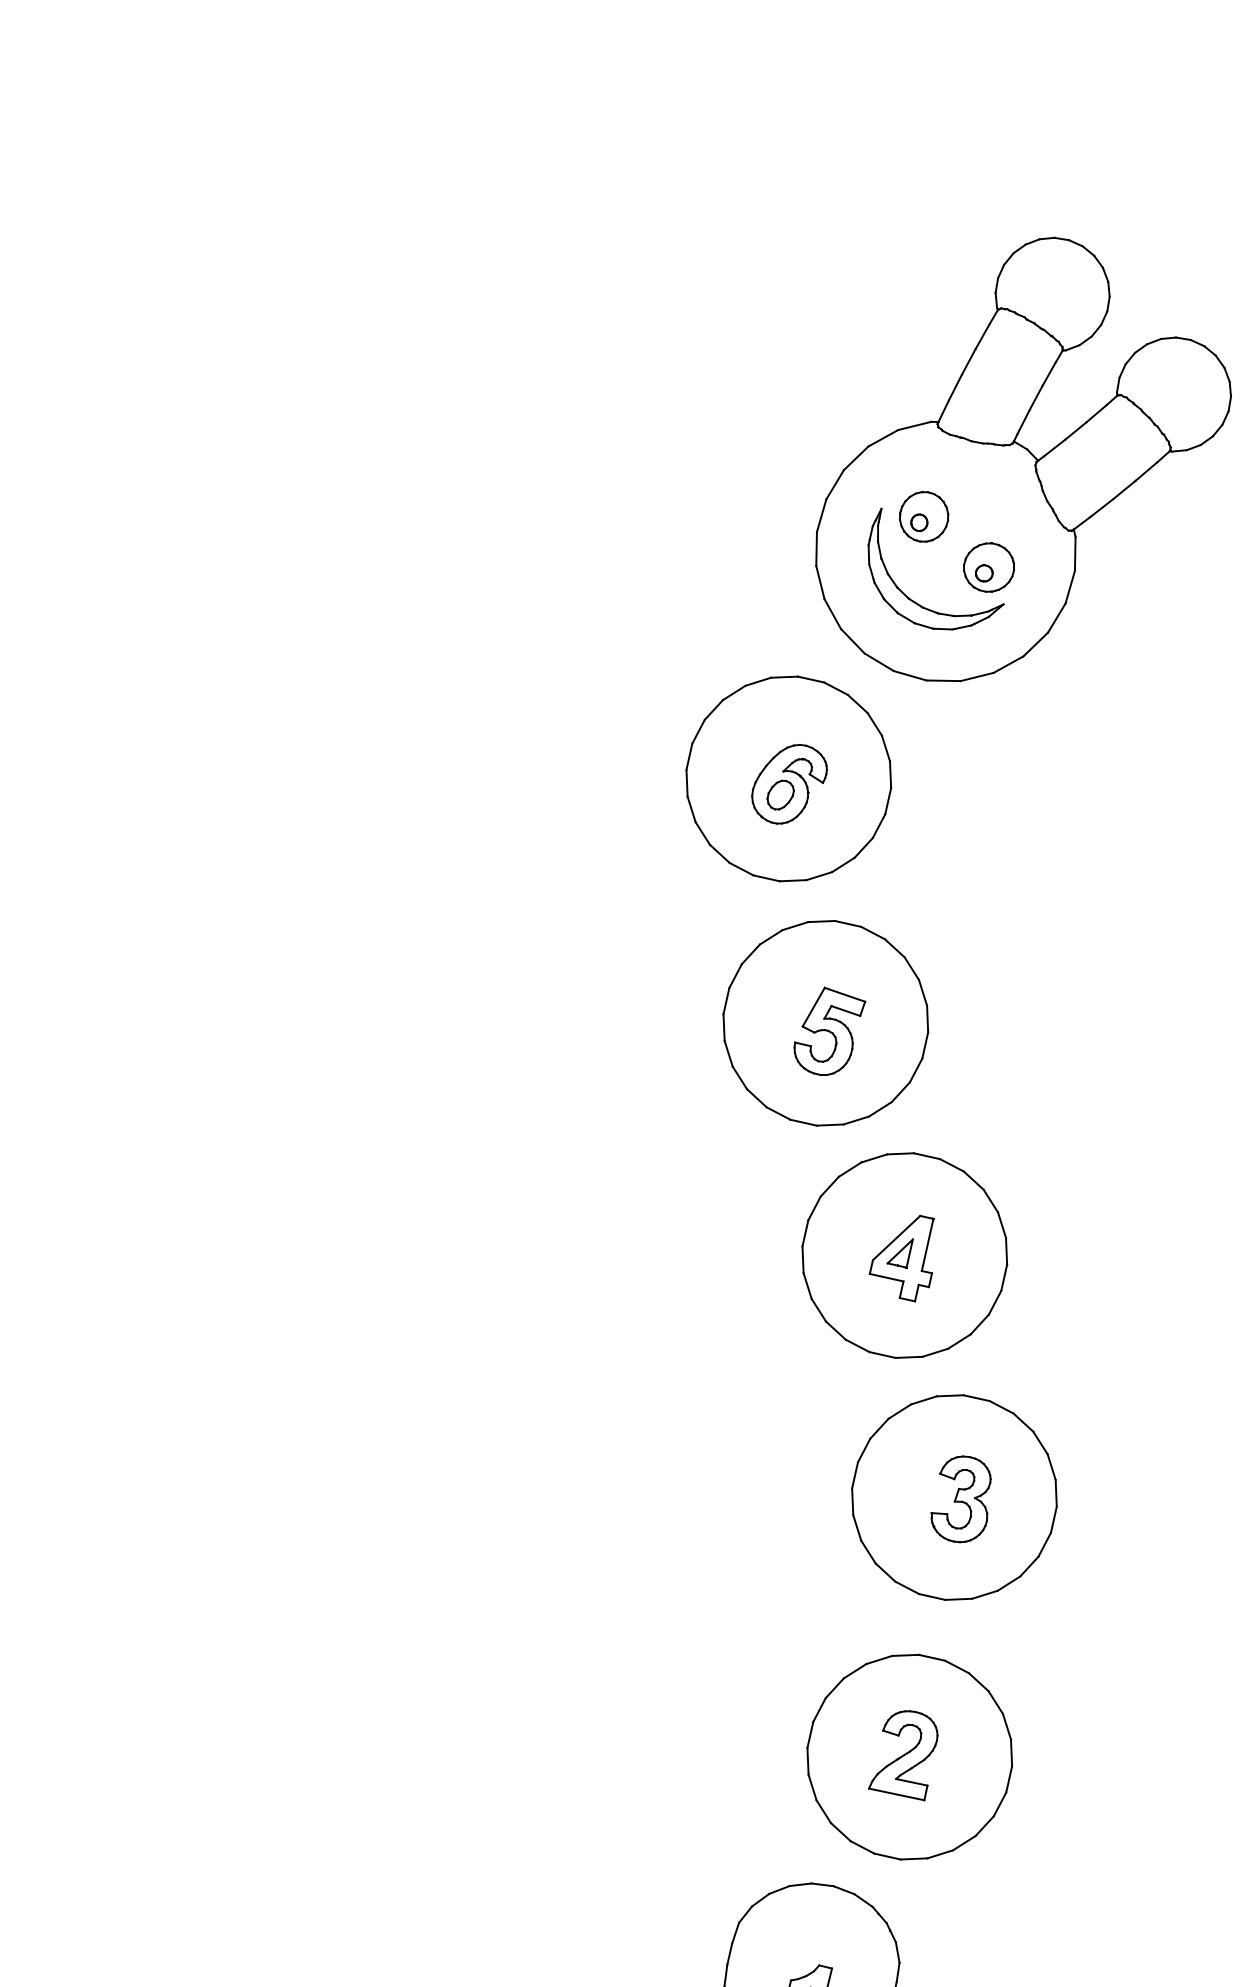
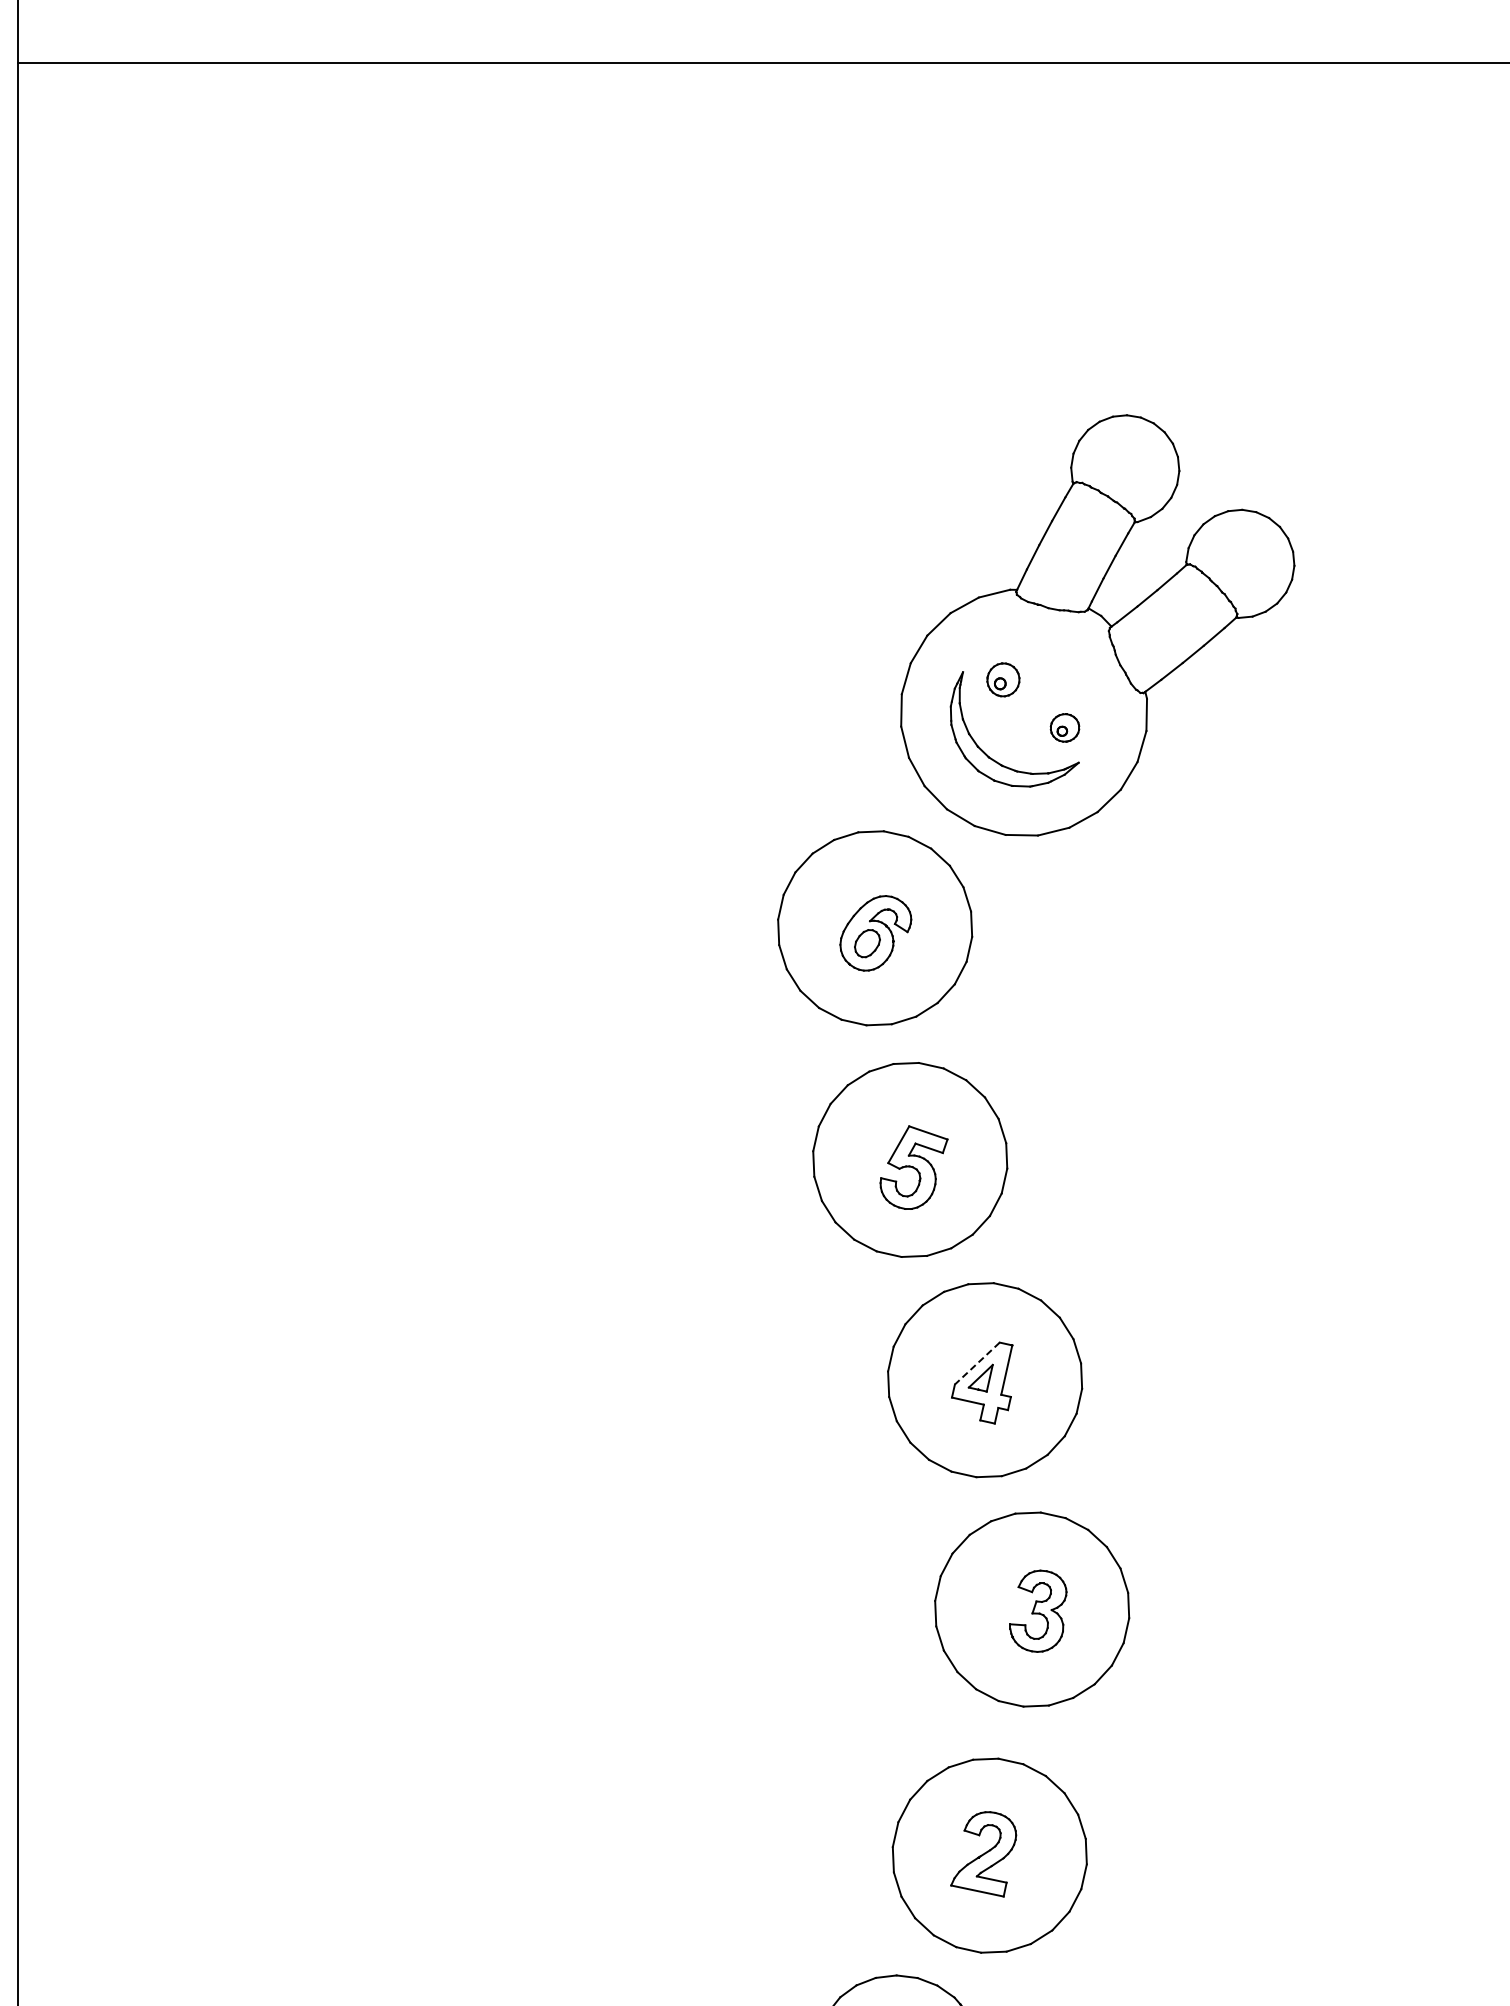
part: (924, 516) -> (1003, 679), size x0.7
part: (988, 567) -> (1064, 727), size x0.6
line: (896, 1237) -> (977, 1363), solid -> dashed

